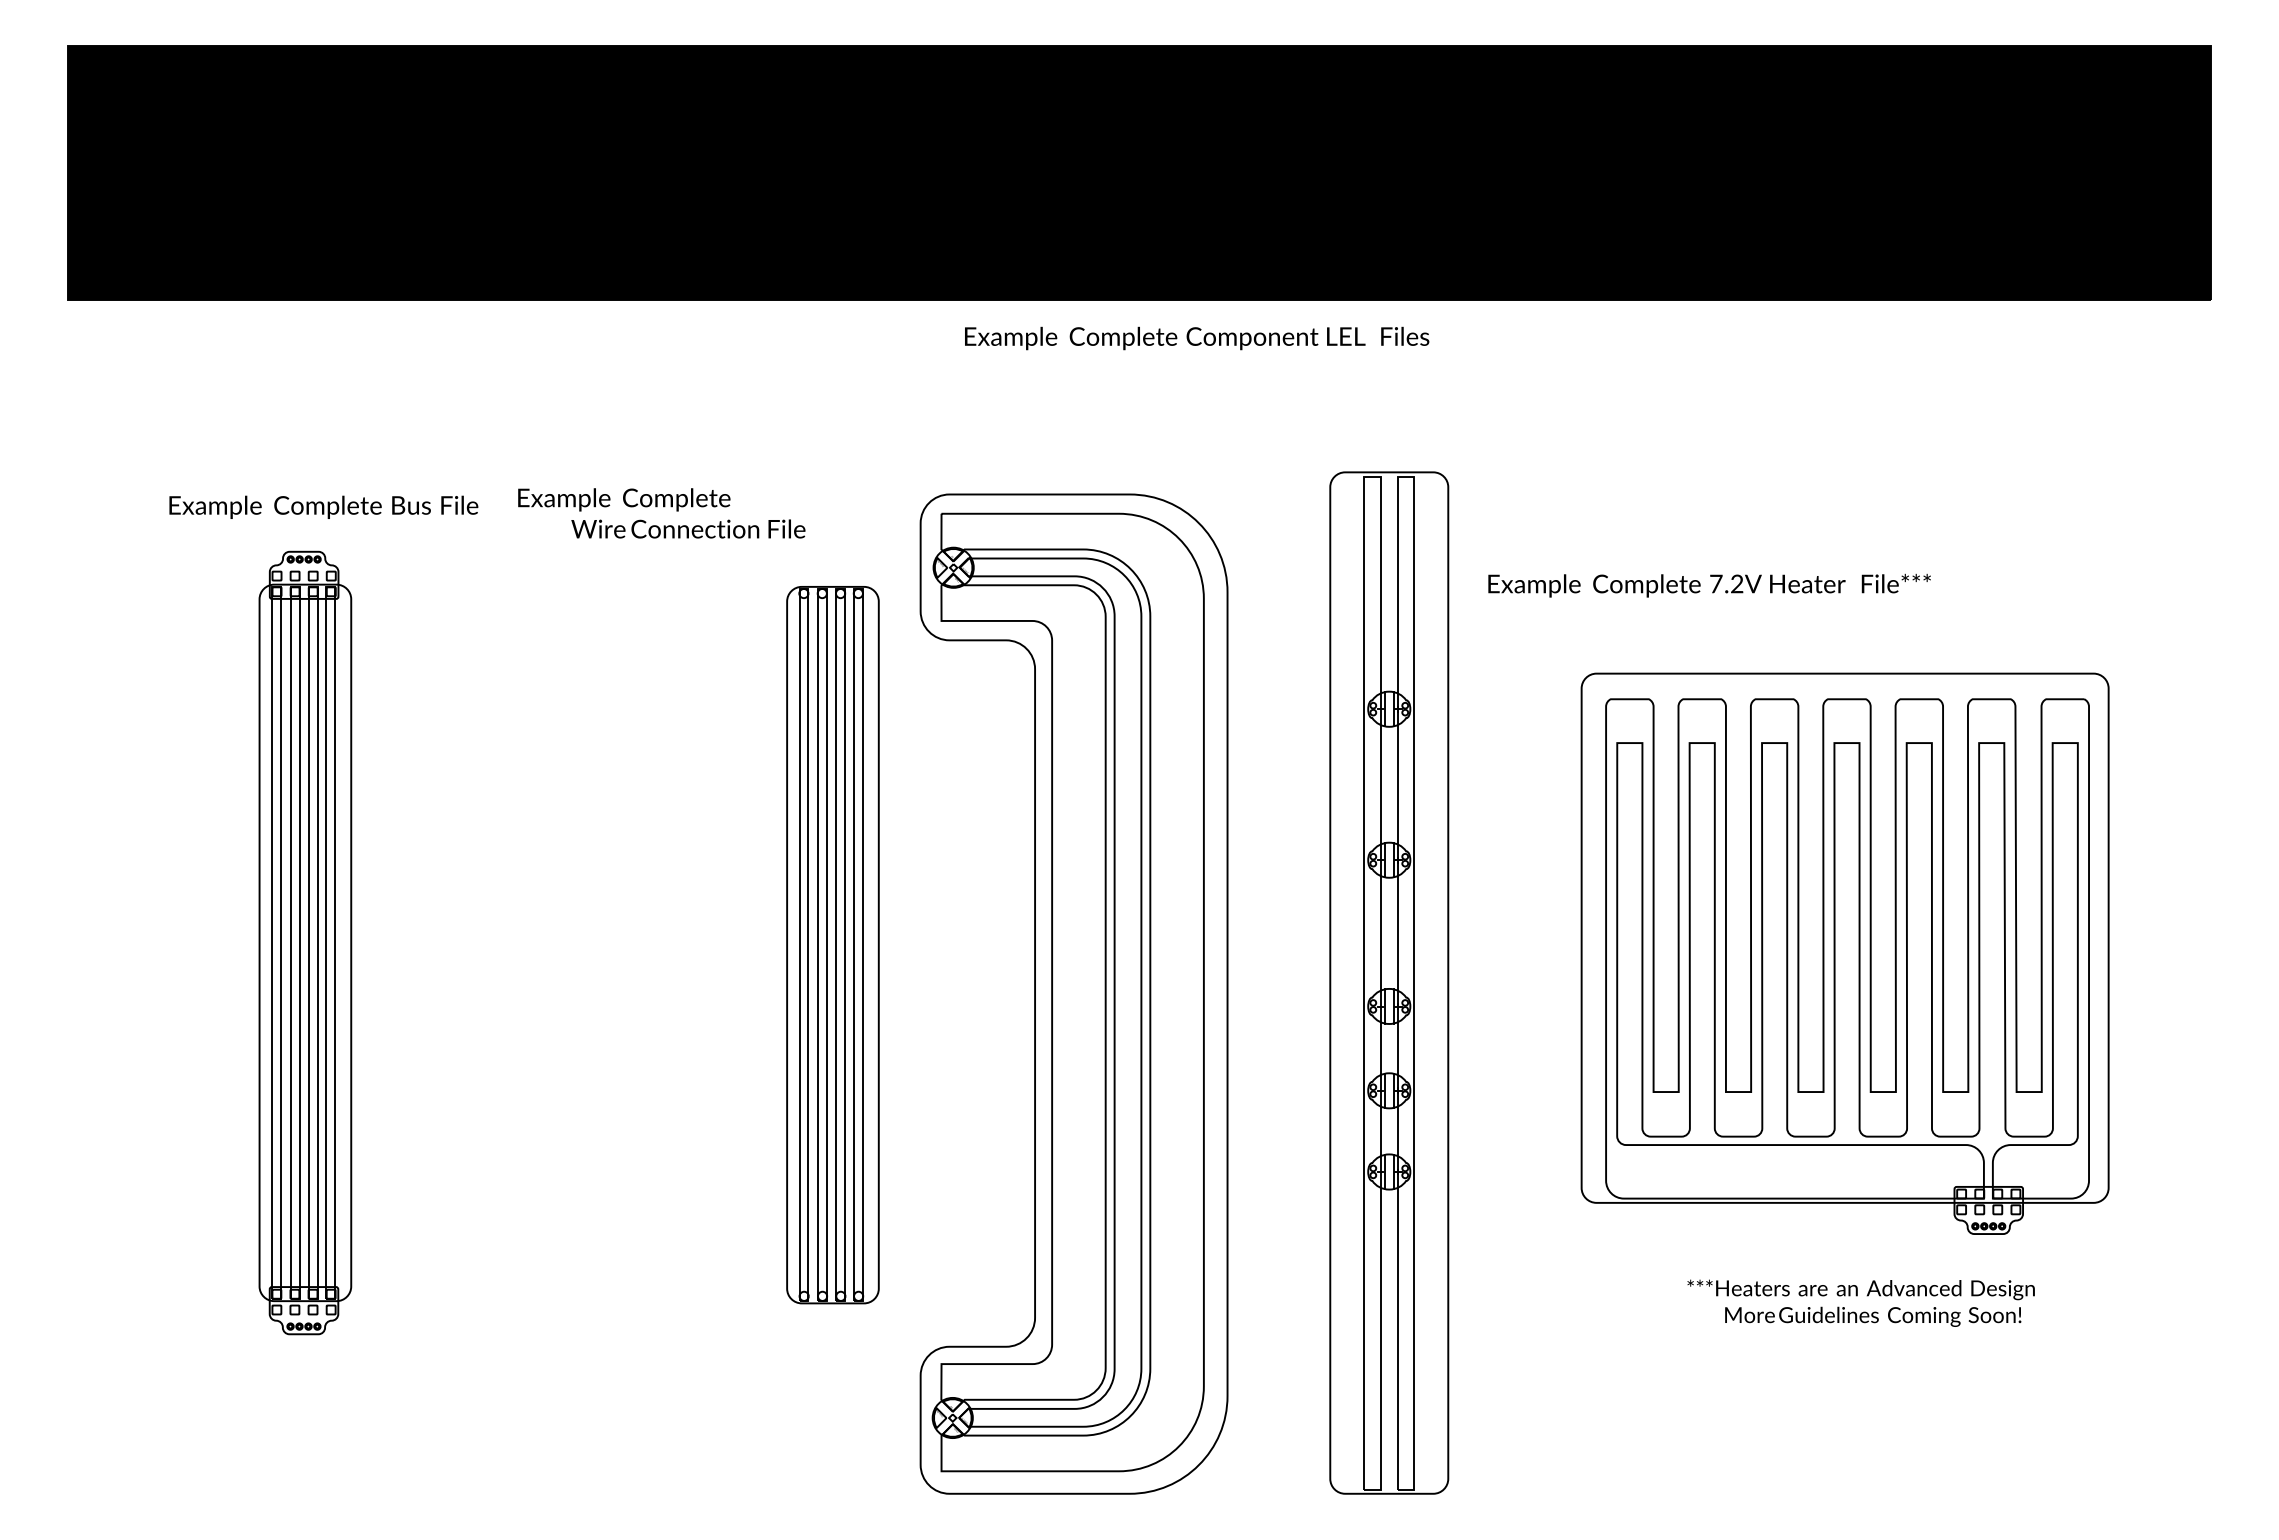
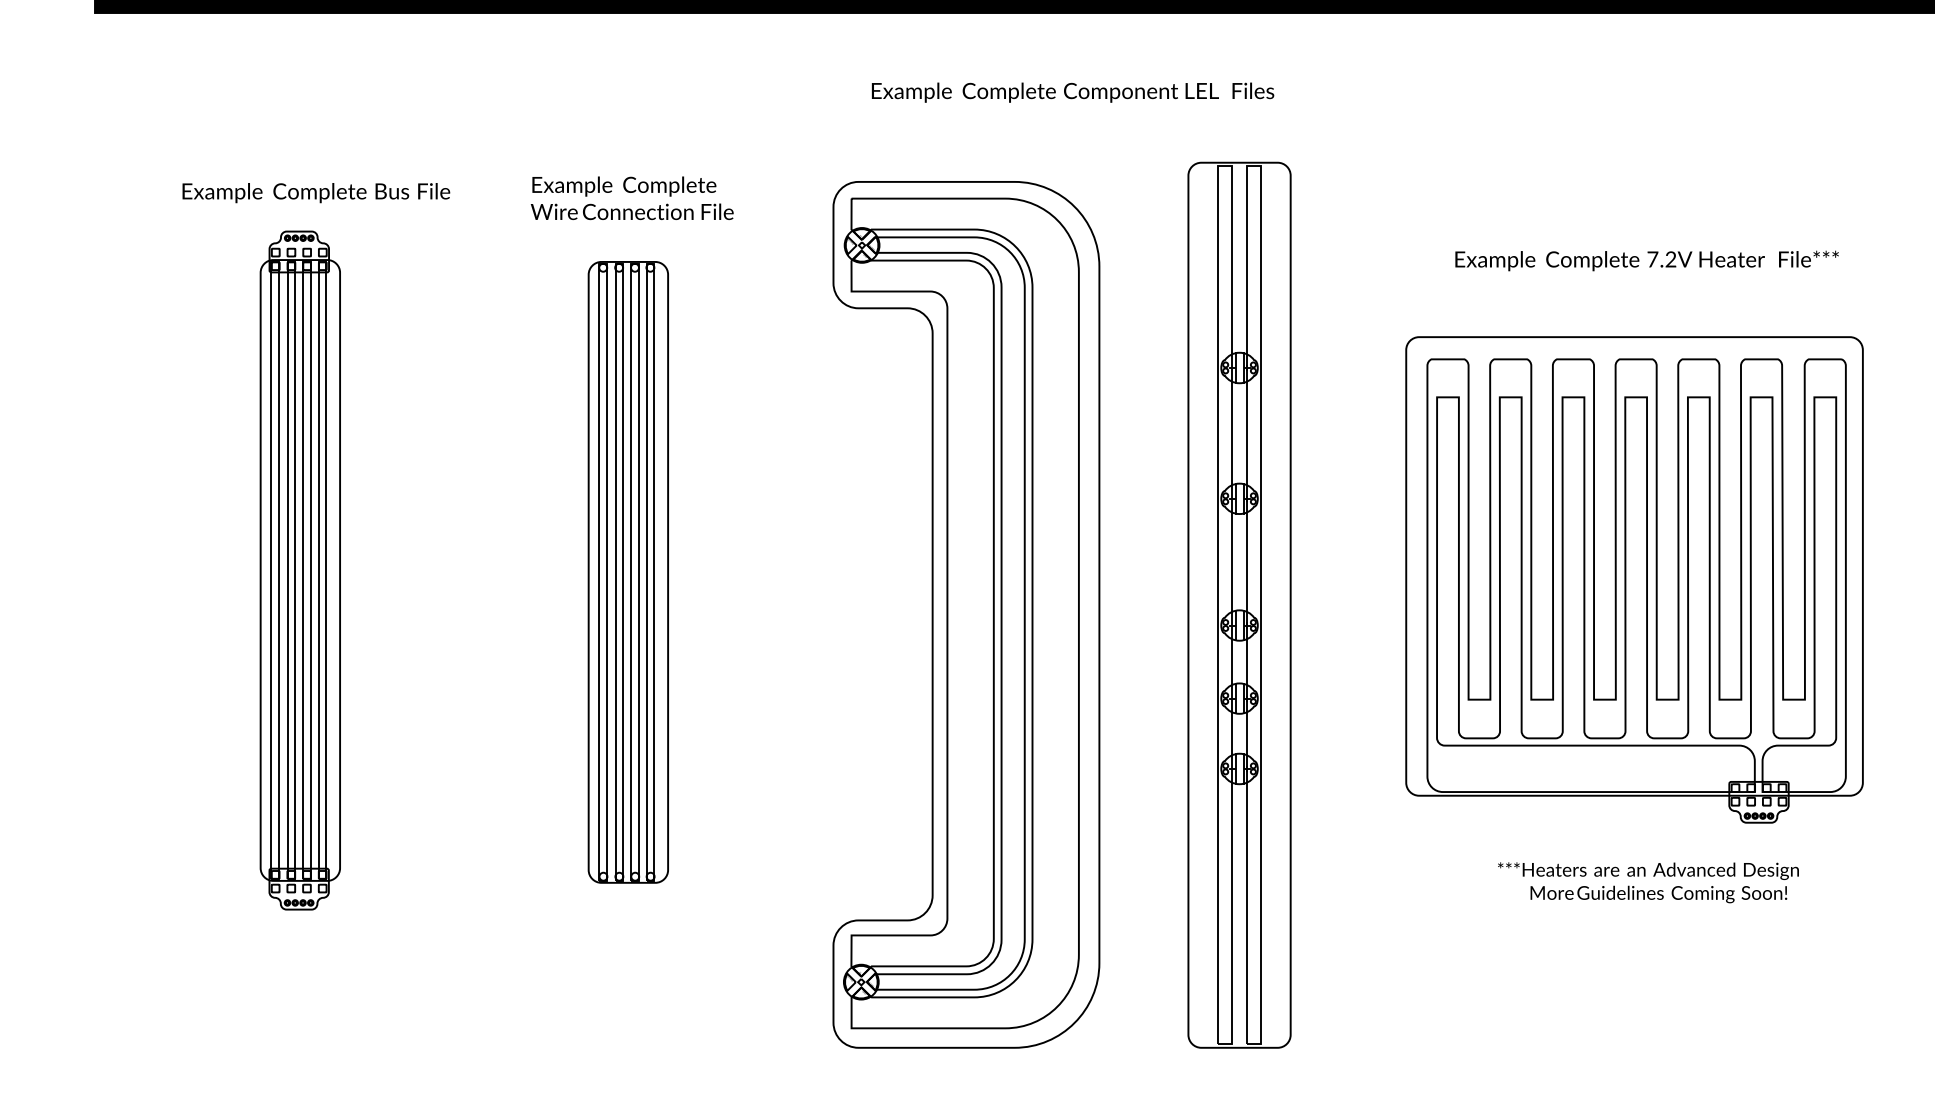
text: (1197, 338) -> (1073, 92), moved
text: (624, 499) -> (624, 186), moved
text: (1709, 585) -> (1647, 260), moved
part: (832, 945) -> (627, 572), moved

